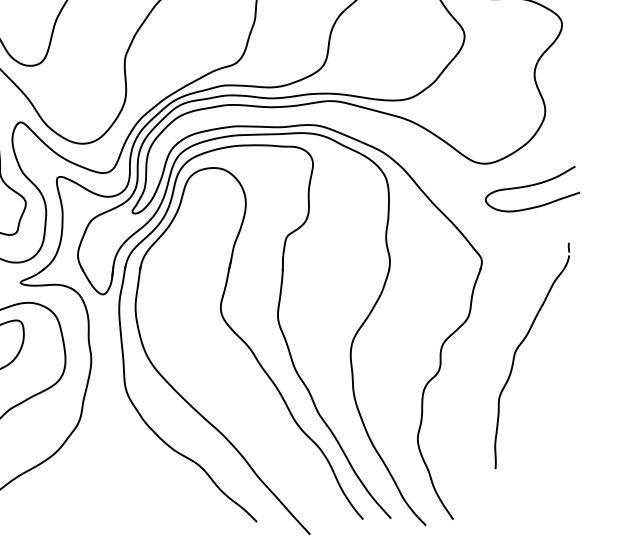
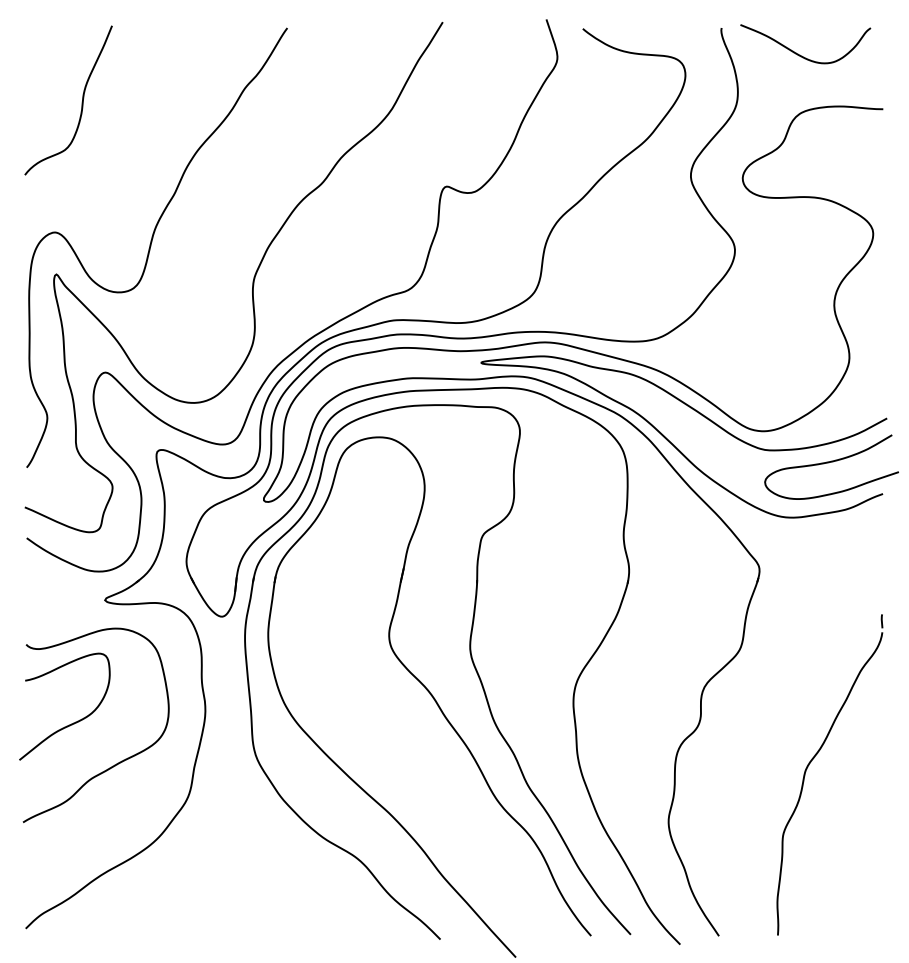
curve: (423, 174) -> (676, 446), added
part: (519, 347) -> (811, 762), moved

